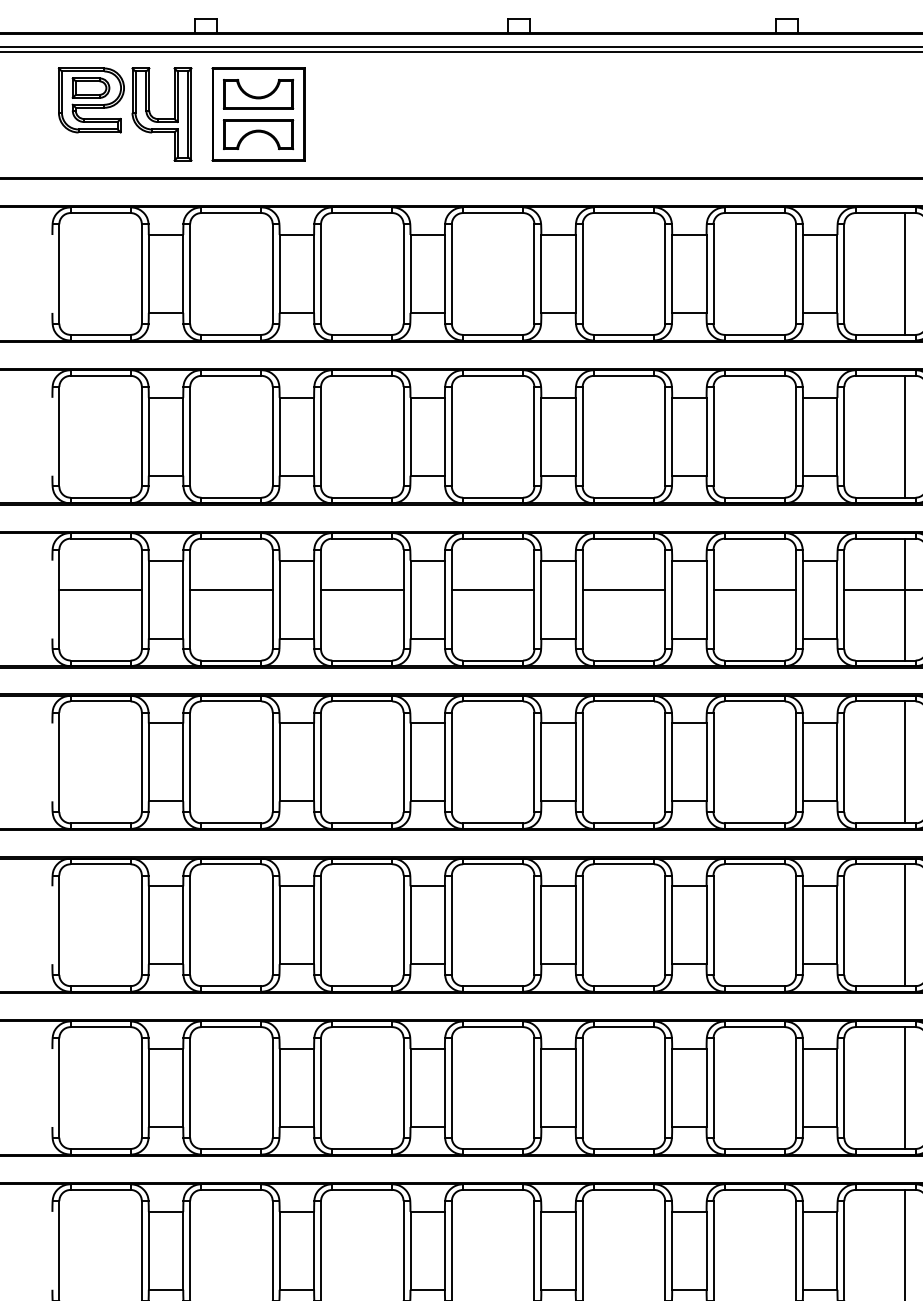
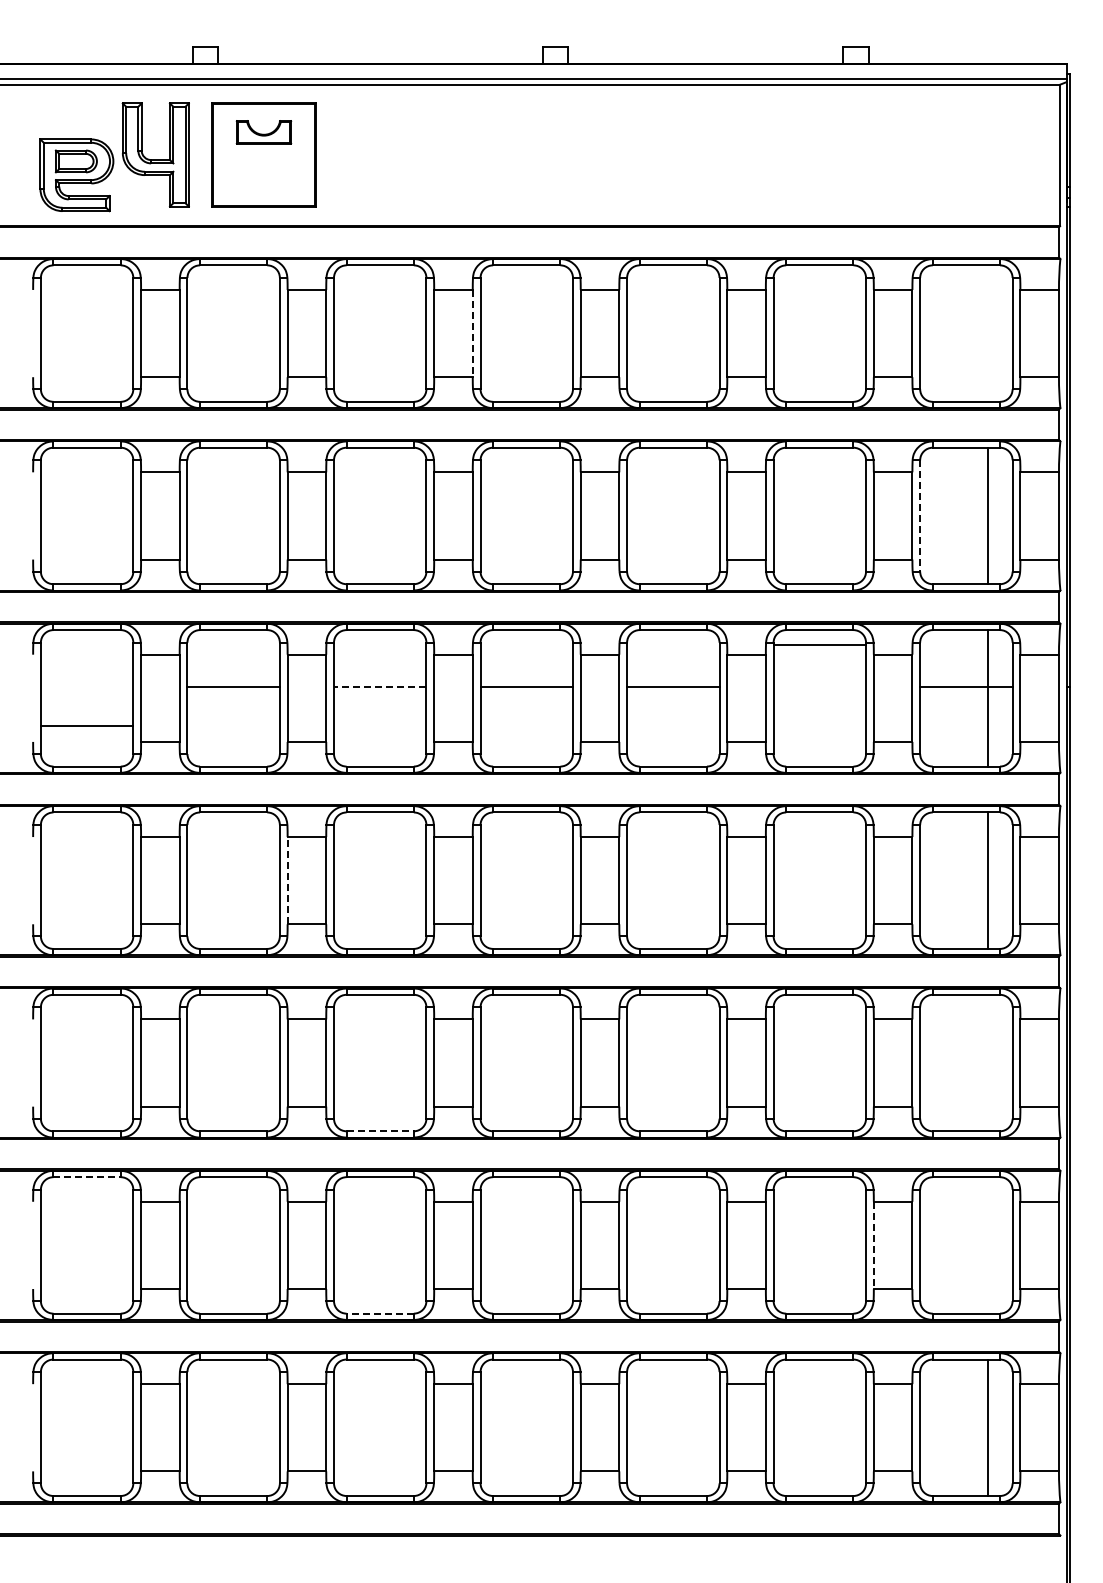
part: (258, 94) -> (263, 132), size x0.7
part: (91, 100) -> (76, 175), moved
part: (258, 134) -> (263, 177), removed
line: (444, 273) -> (472, 333), solid -> dashed
line: (905, 273) -> (988, 333), removed
line: (844, 436) -> (920, 515), solid -> dashed
line: (100, 589) -> (86, 726), moved
line: (361, 589) -> (379, 687), solid -> dashed
line: (754, 589) -> (819, 645), moved
line: (279, 762) -> (287, 880), solid -> dashed
line: (905, 924) -> (988, 1062), removed
line: (362, 986) -> (380, 1131), solid -> dashed
line: (100, 1027) -> (87, 1177), solid -> dashed
line: (802, 1088) -> (873, 1245), solid -> dashed
line: (905, 1088) -> (988, 1245), removed
line: (362, 1148) -> (380, 1313), solid -> dashed

